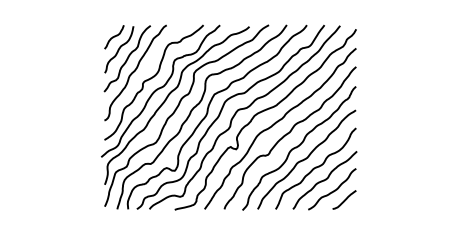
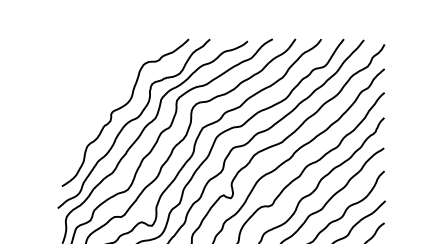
part: (134, 72) -> (100, 99), removed

